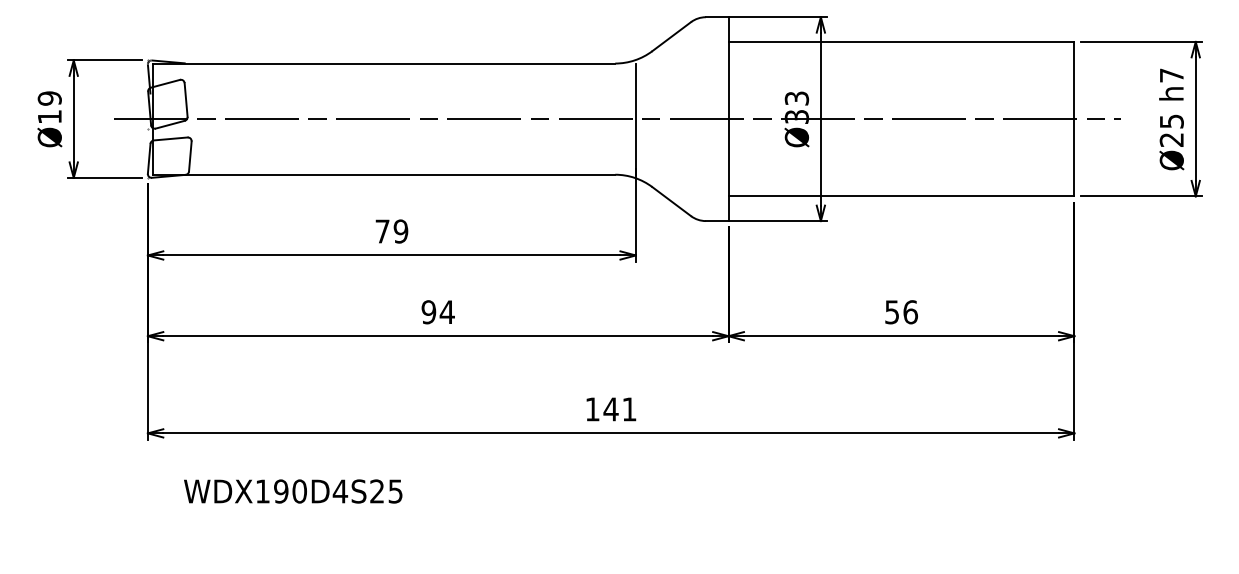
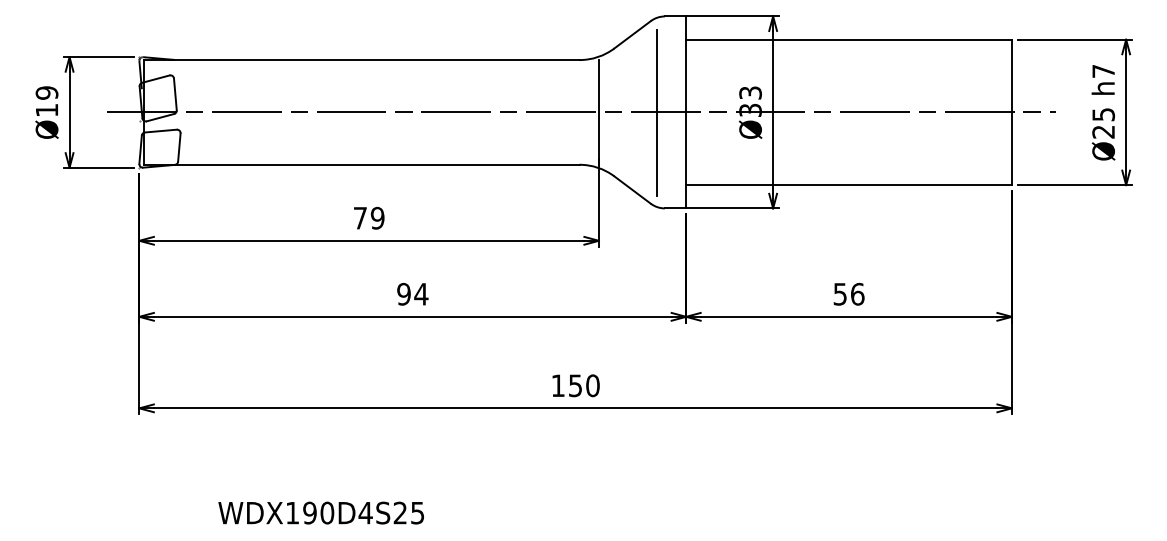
line: (698, 120) -> (657, 113), added
text: (619, 409) -> (583, 385), 141 -> 150
text: (292, 490) -> (320, 512), moved

